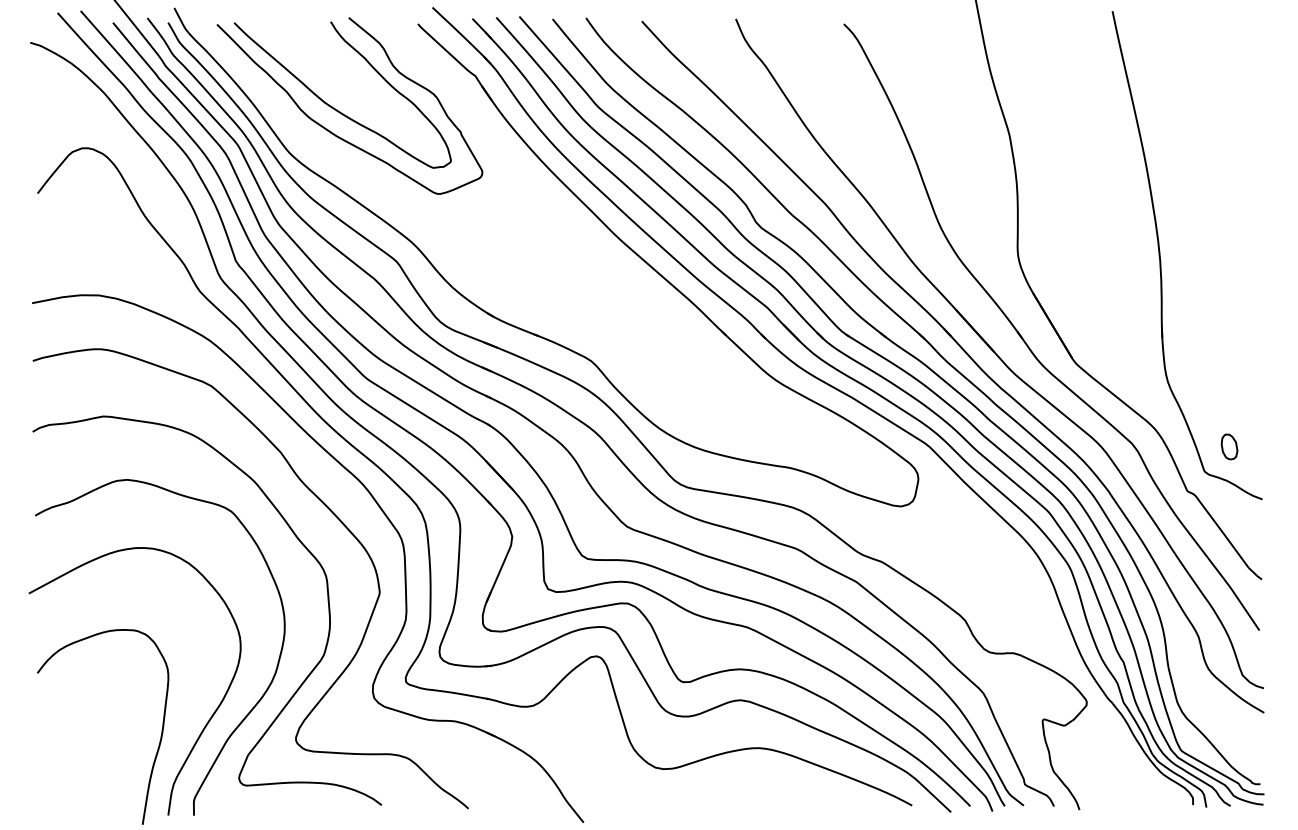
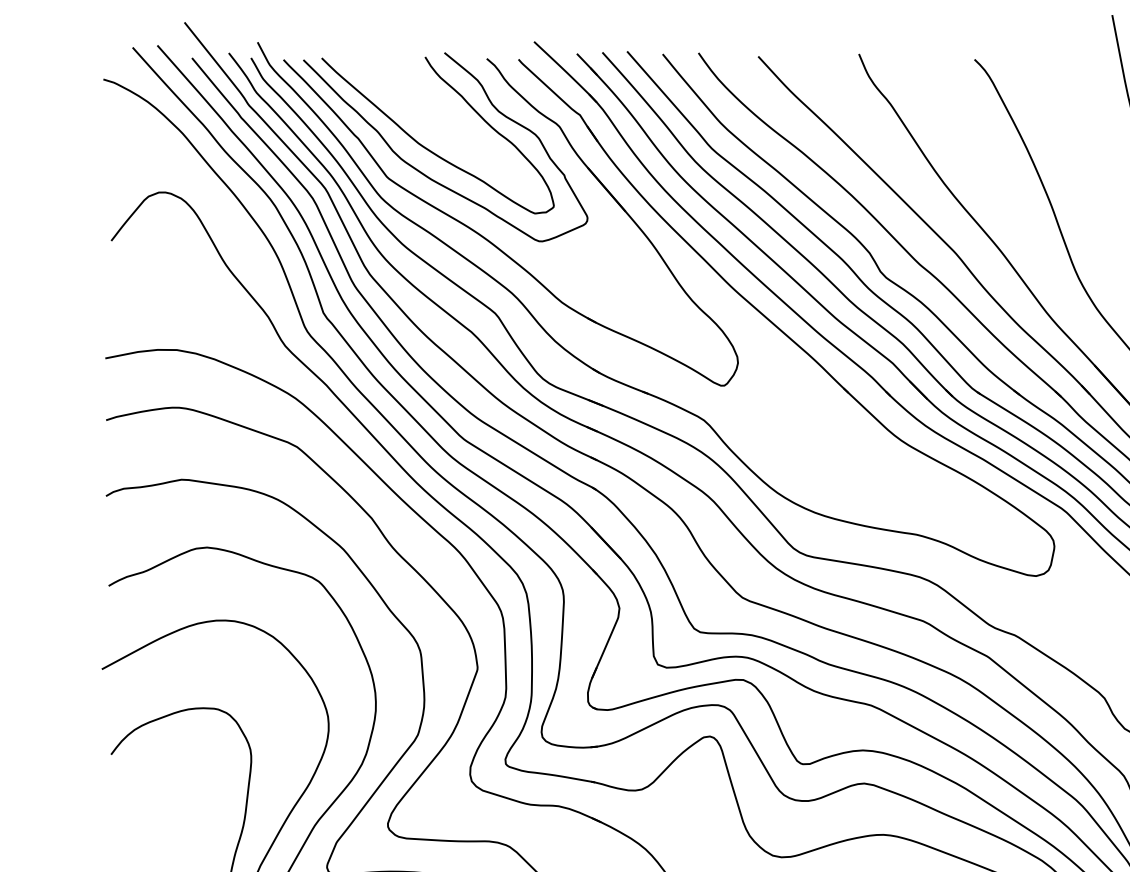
part: (394, 195) -> (493, 243), added

